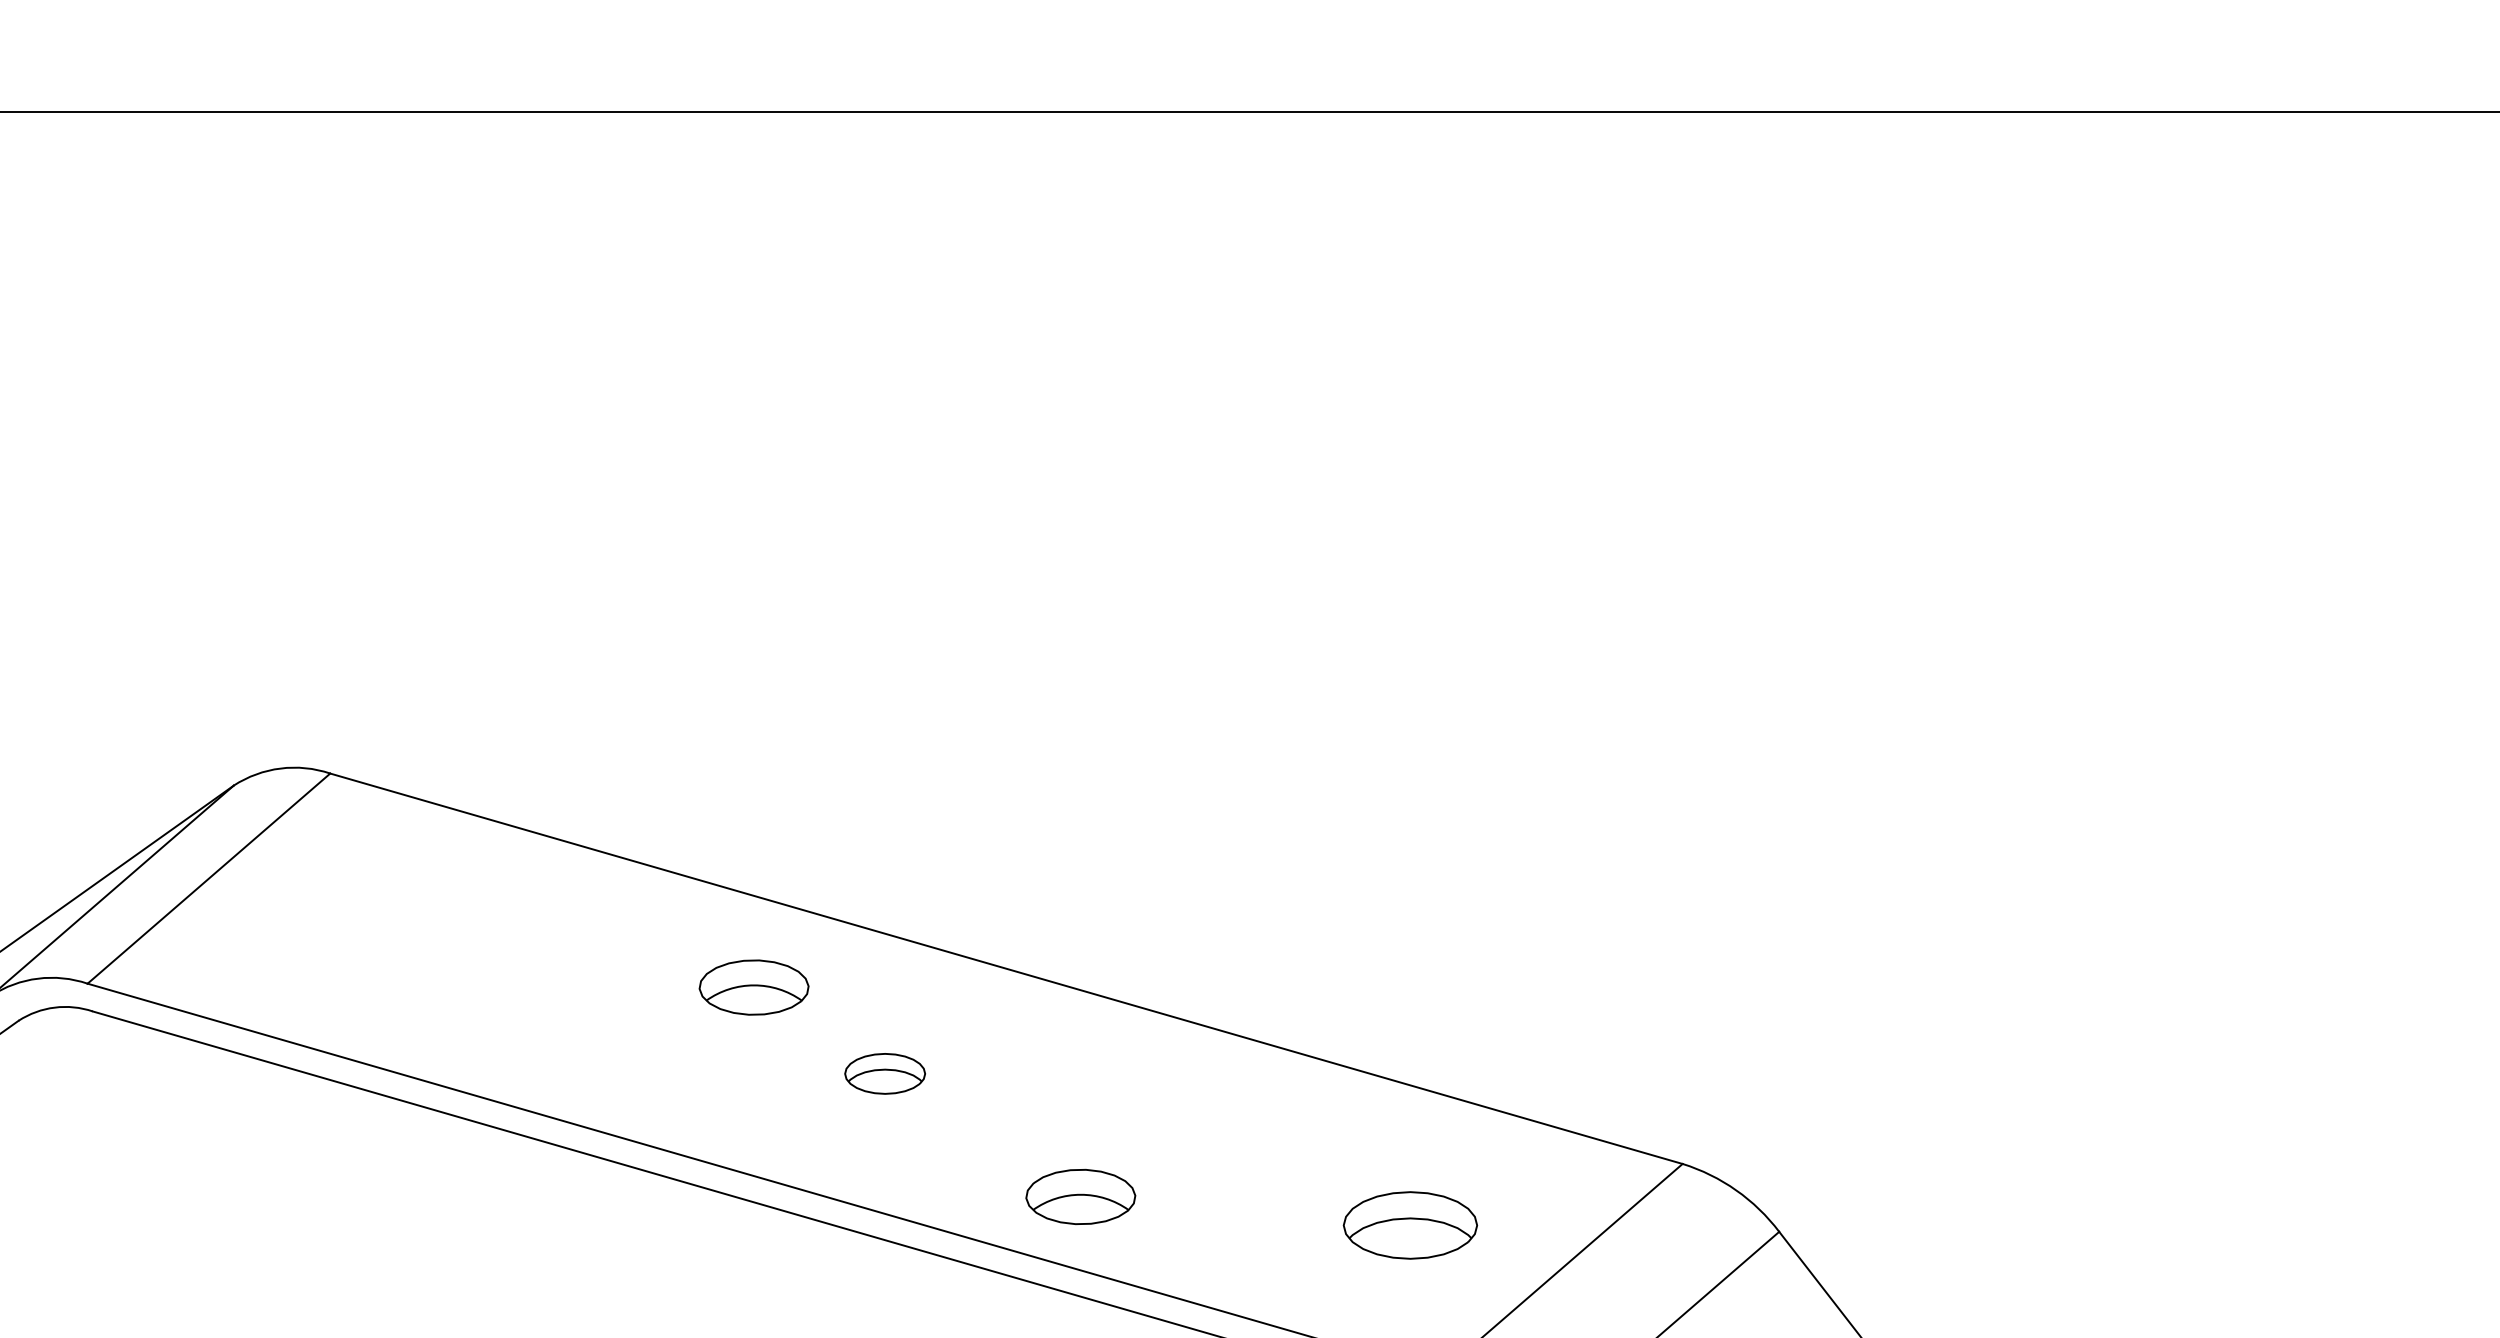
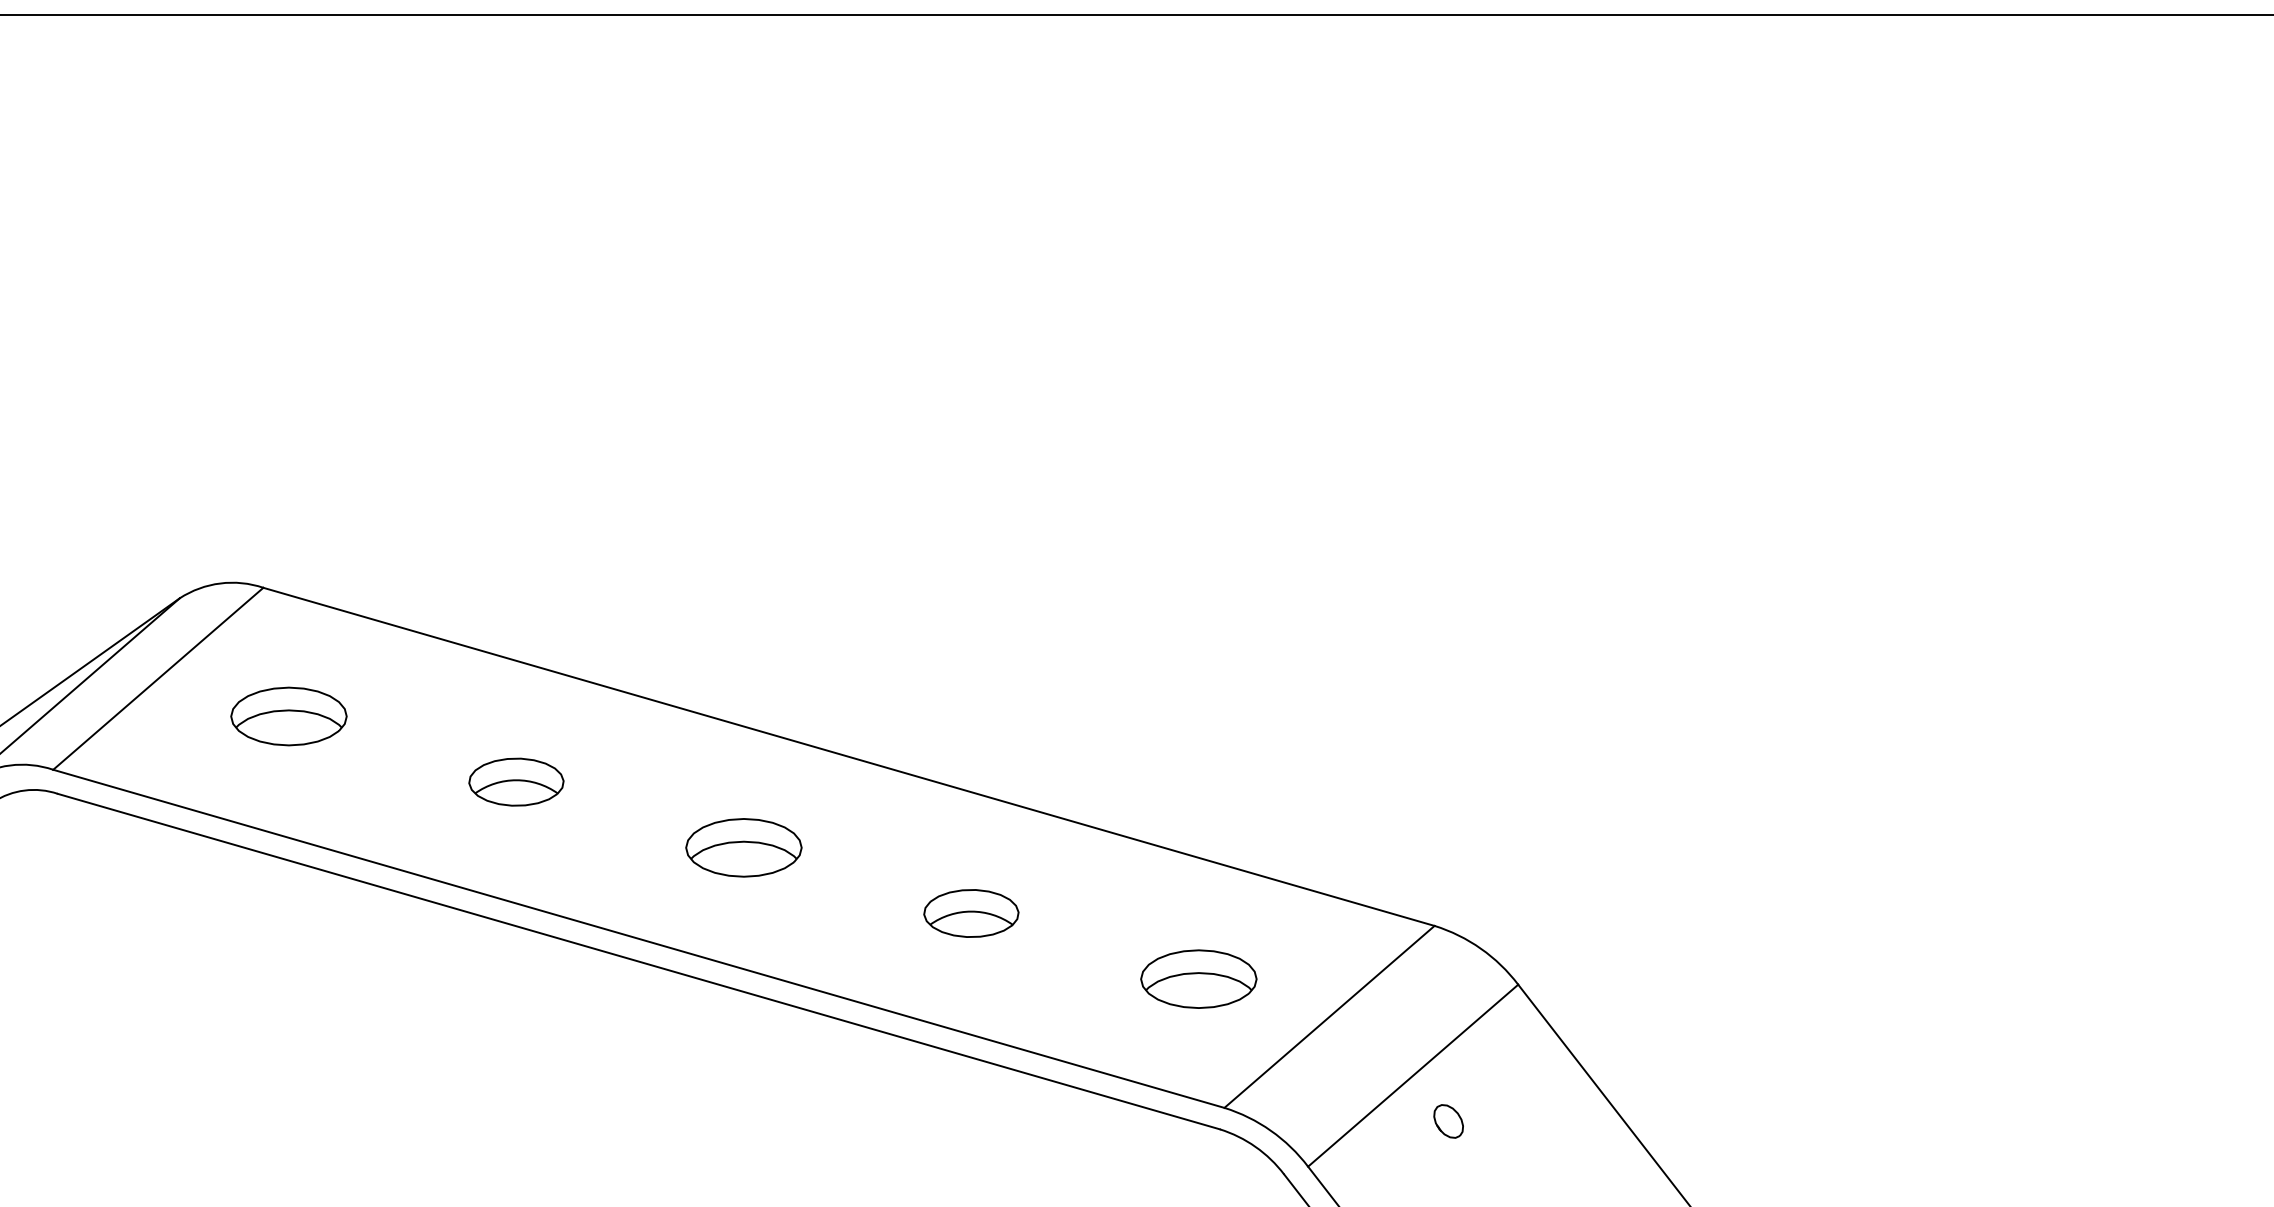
part: (359, 922) -> (288, 716), added
part: (754, 986) -> (516, 781), moved
part: (884, 1073) -> (743, 847), size x1.67
part: (1080, 1196) -> (971, 913), moved

